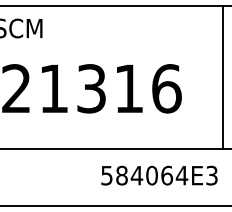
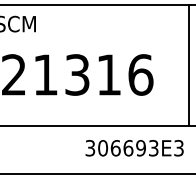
text: (145, 175) -> (122, 148), 584064E3 -> 306693E3

